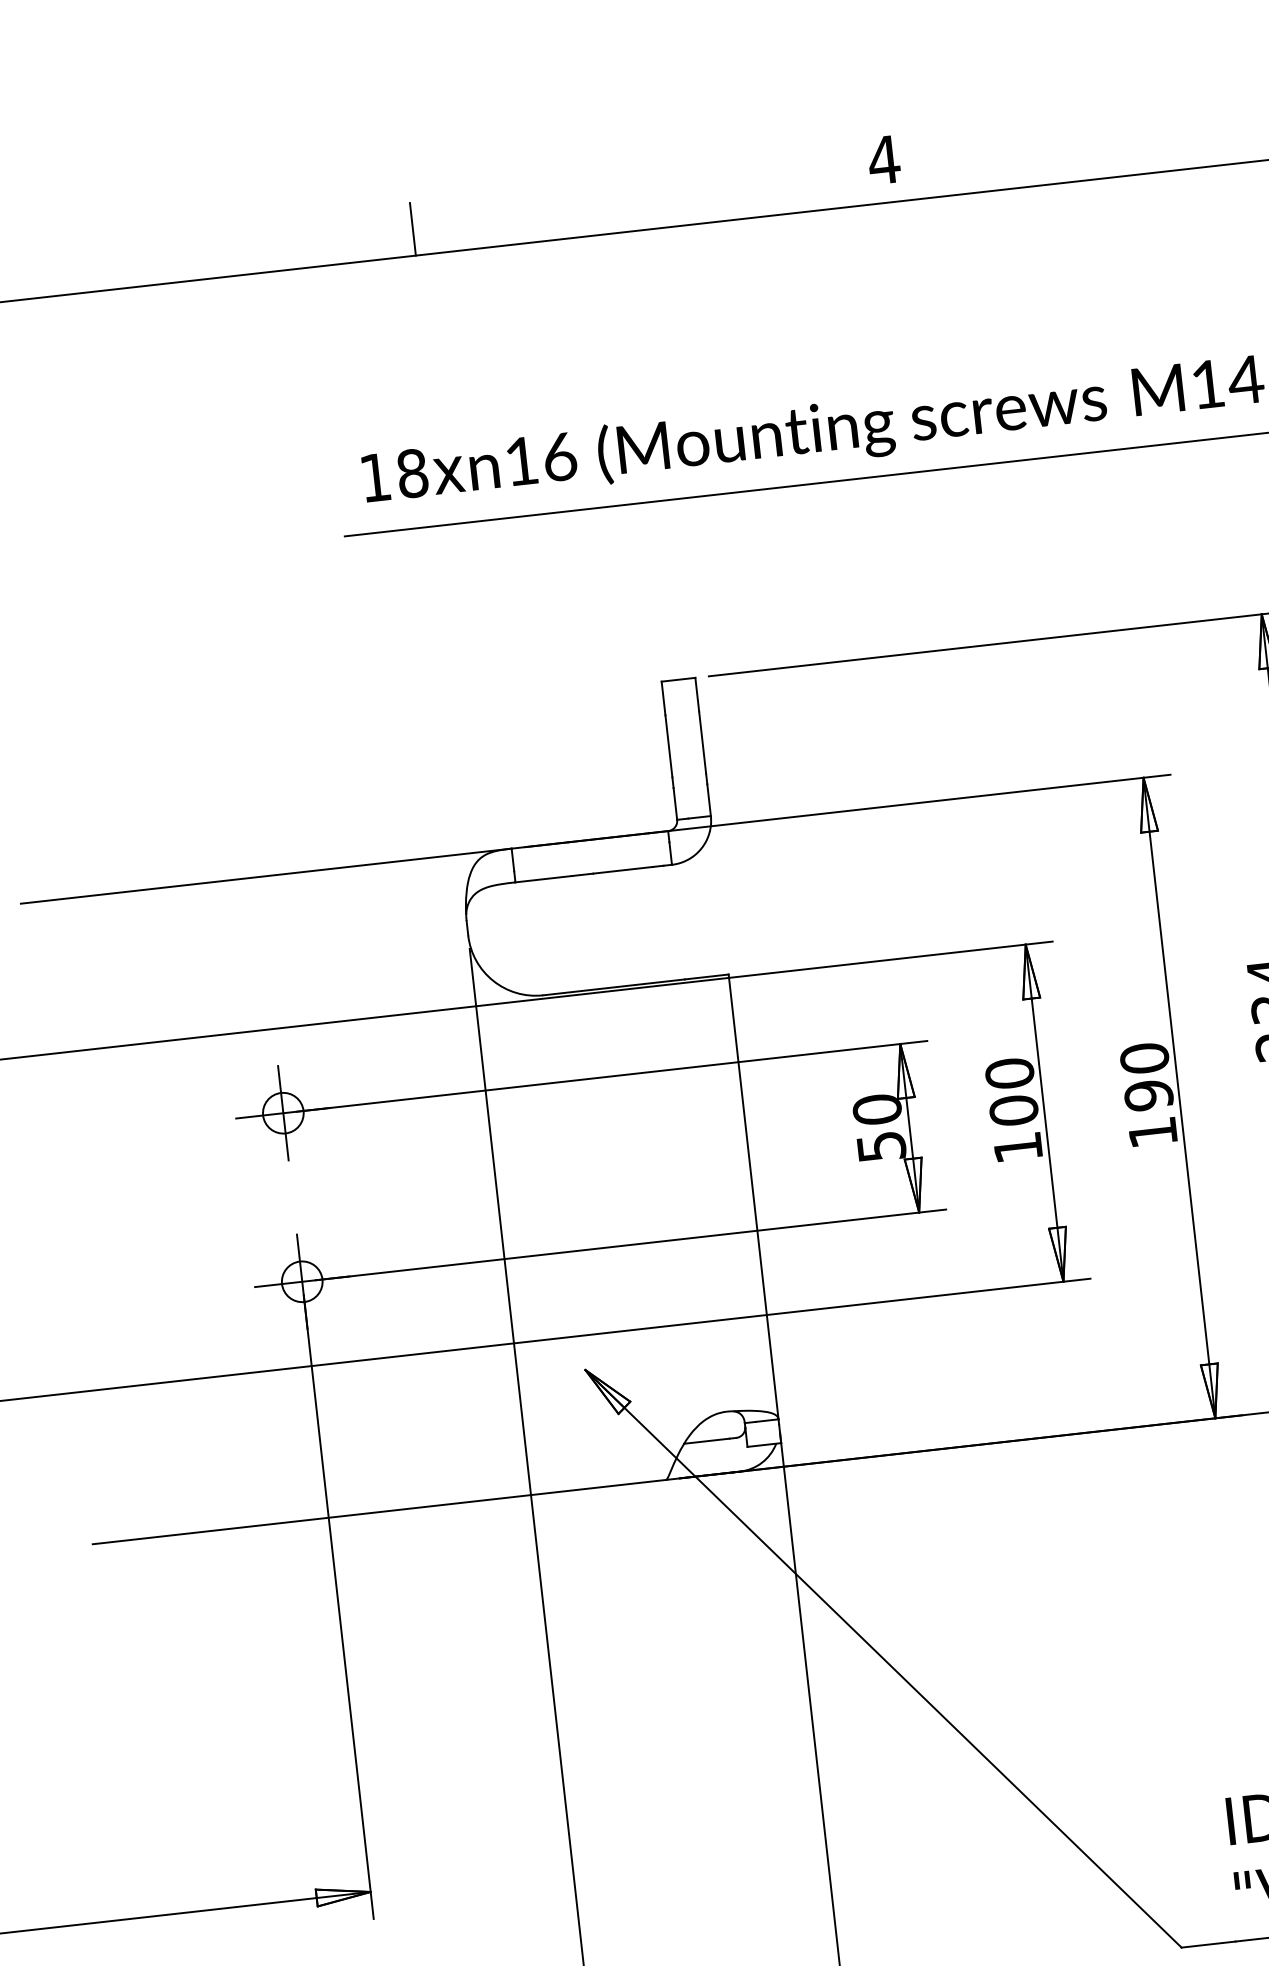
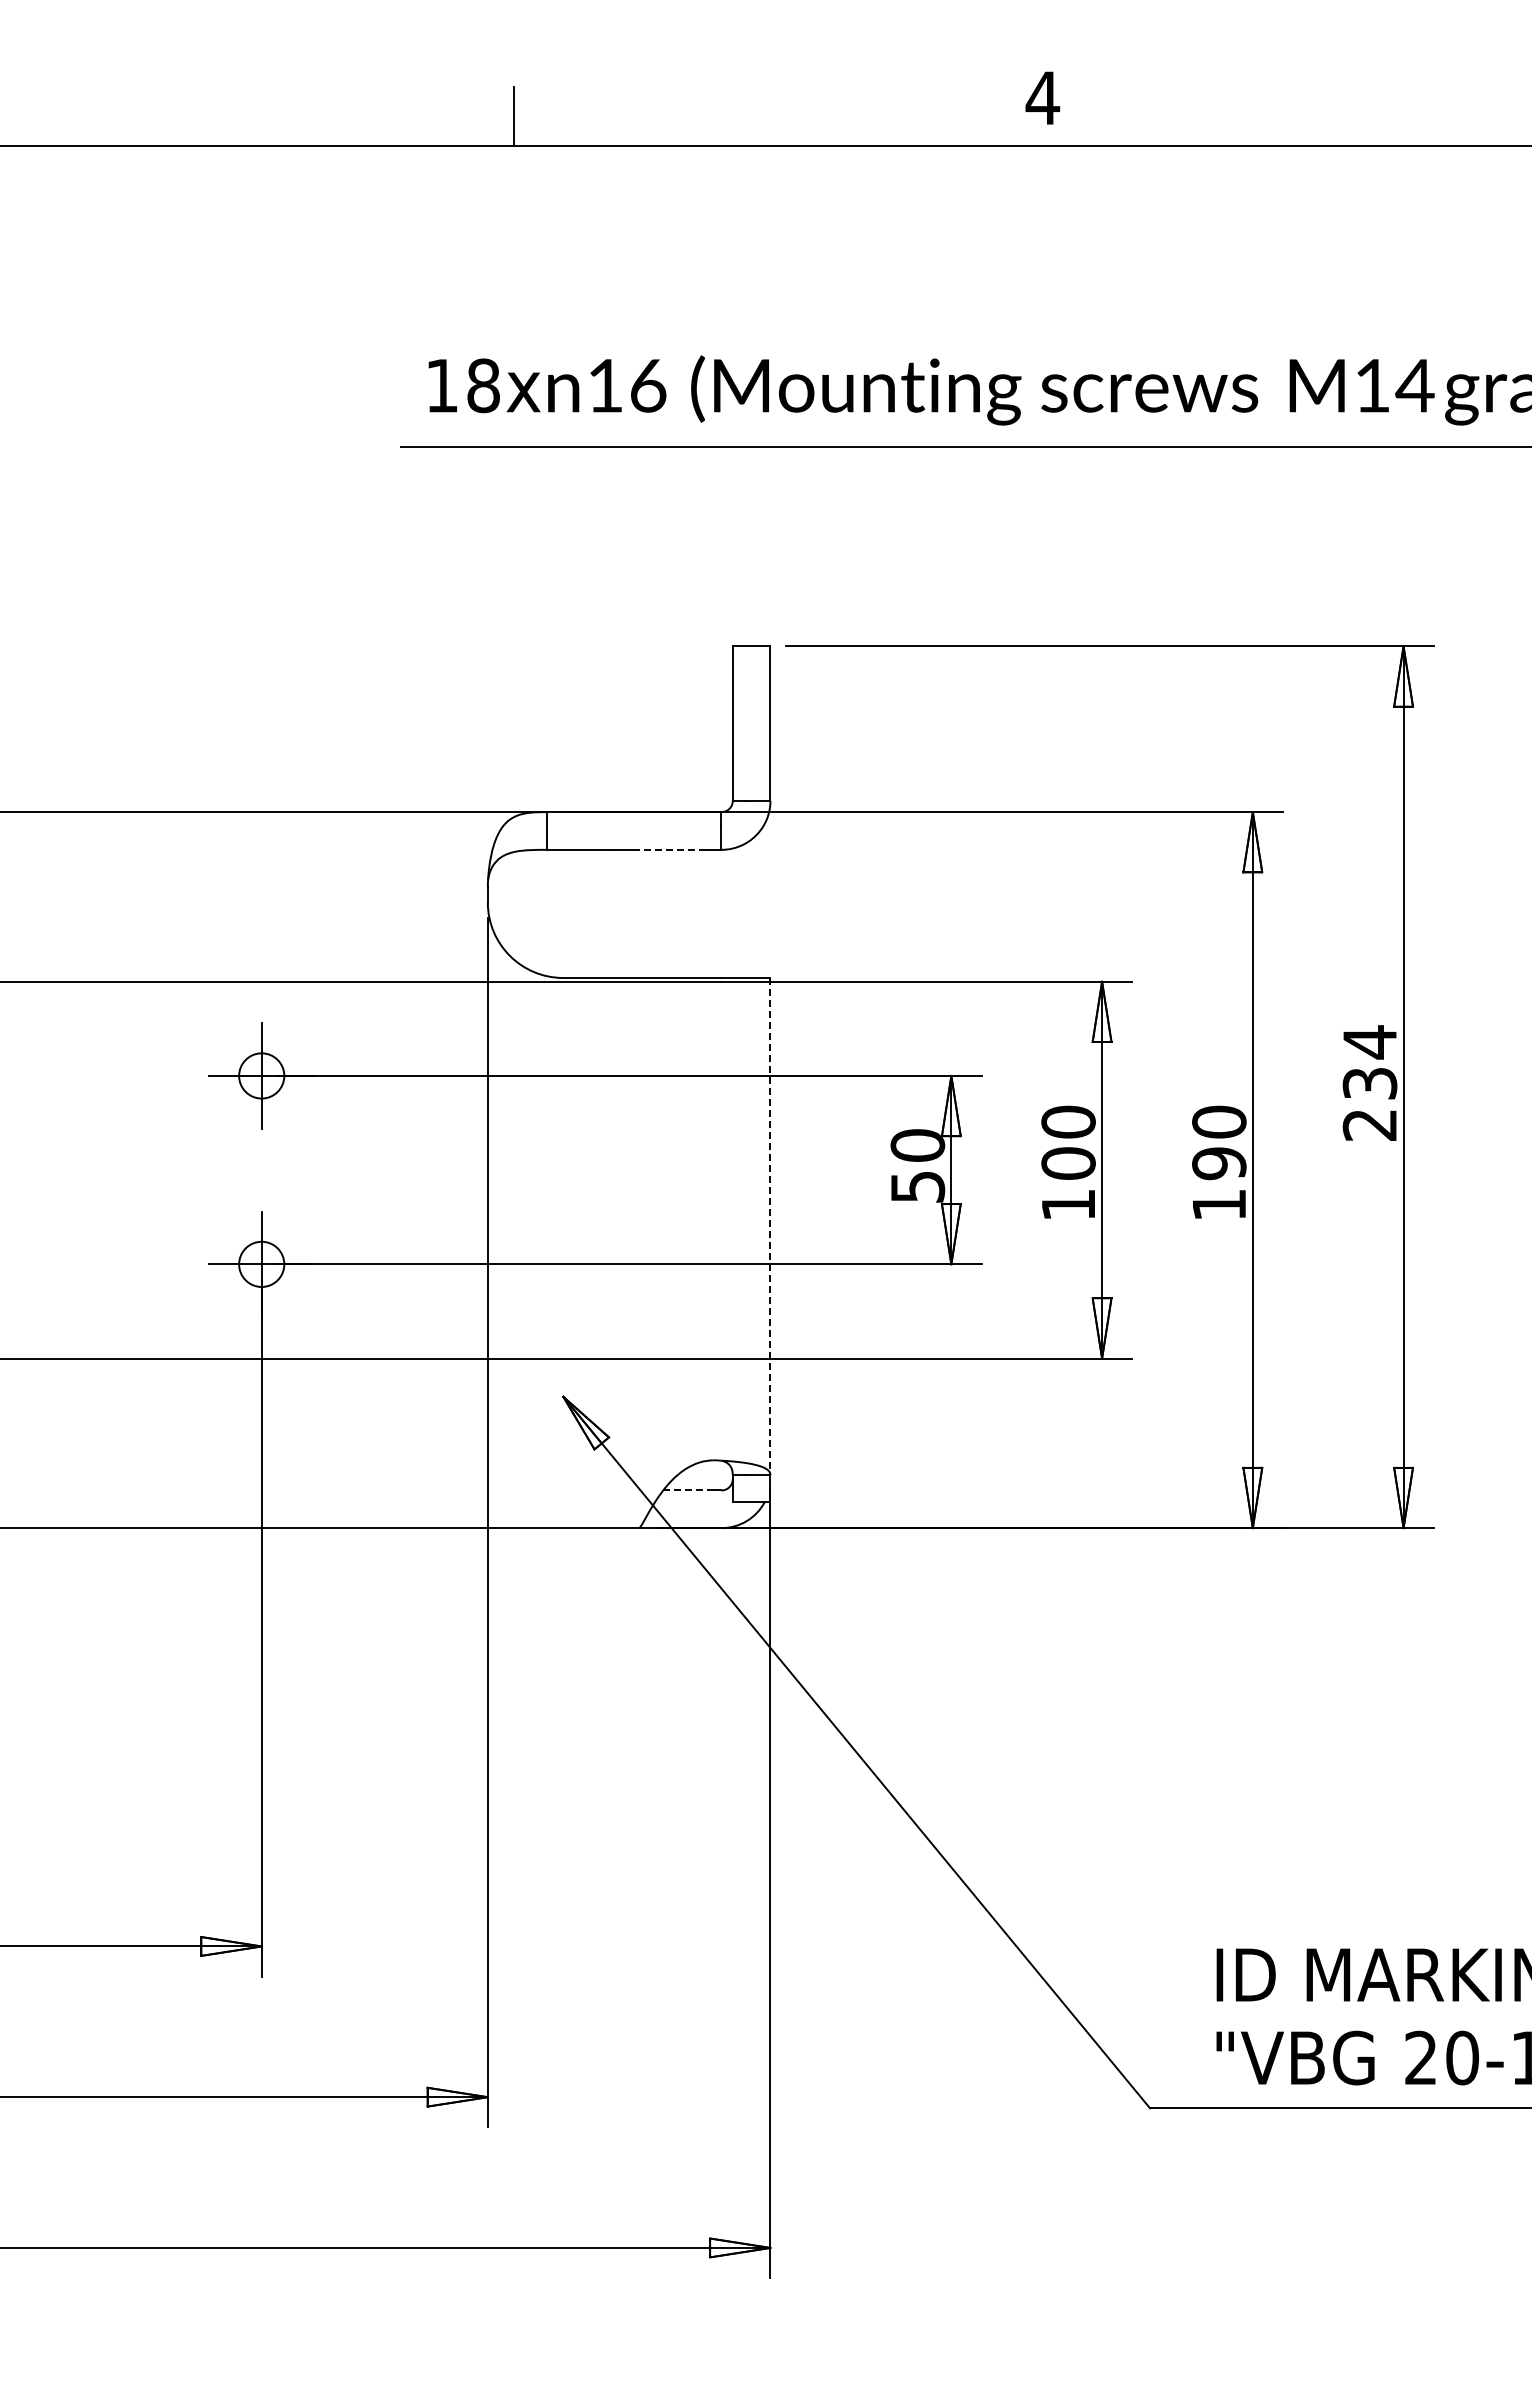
line: (623, 869) -> (667, 849), solid -> dashed
line: (753, 1196) -> (770, 1226), solid -> dashed
line: (706, 1441) -> (688, 1490), solid -> dashed

